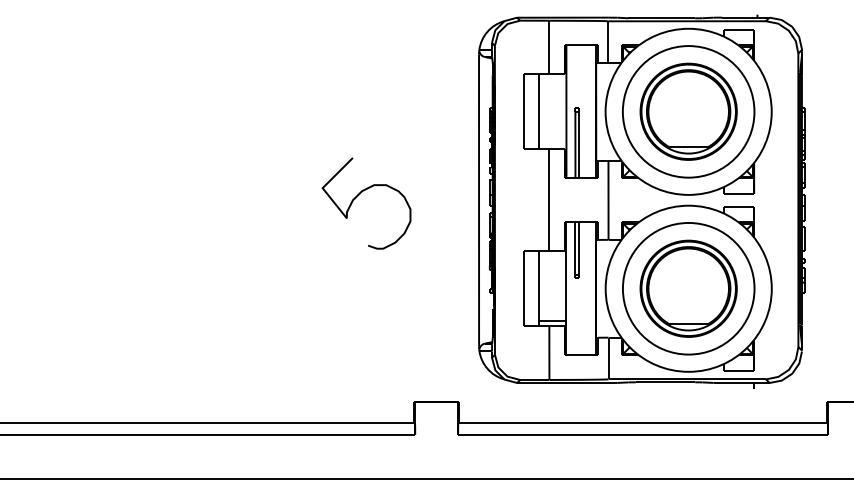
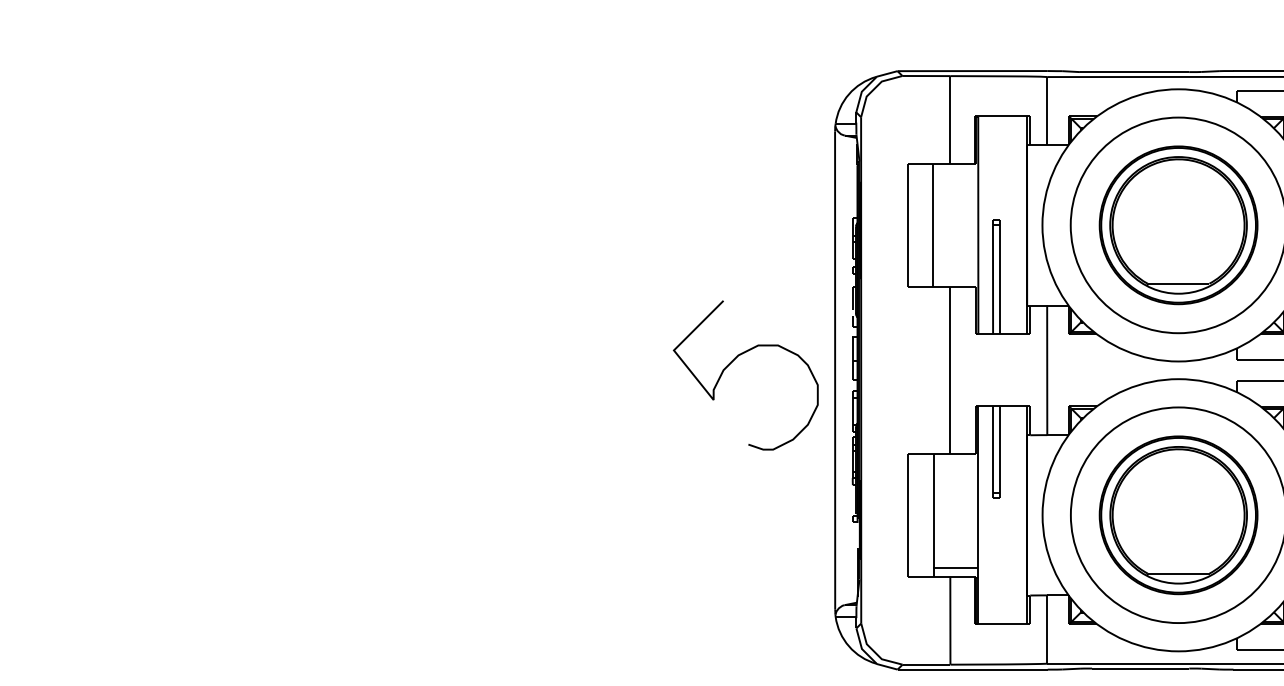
curve: (359, 195) -> (734, 362), moved

